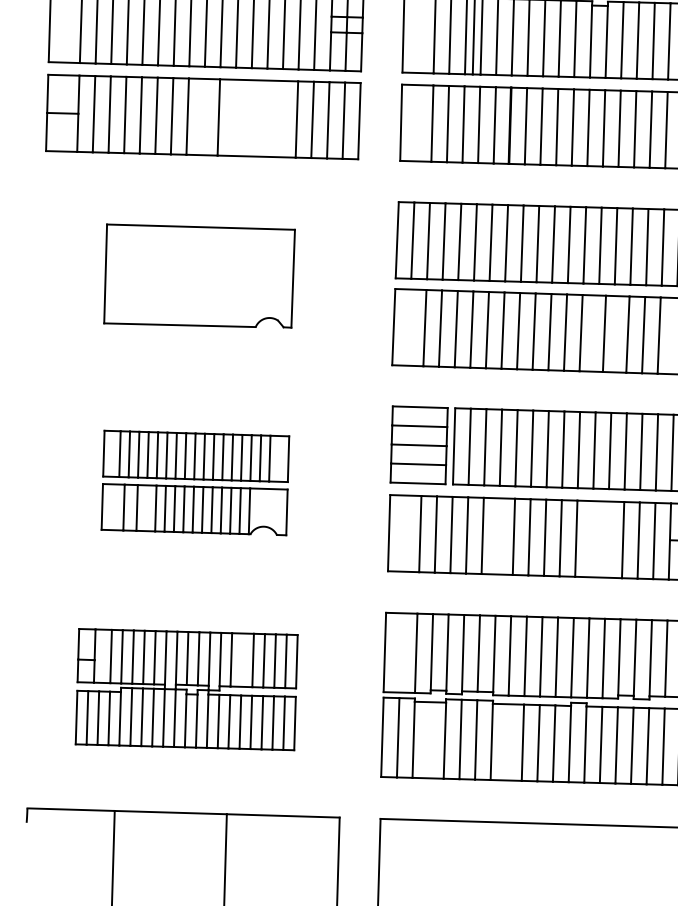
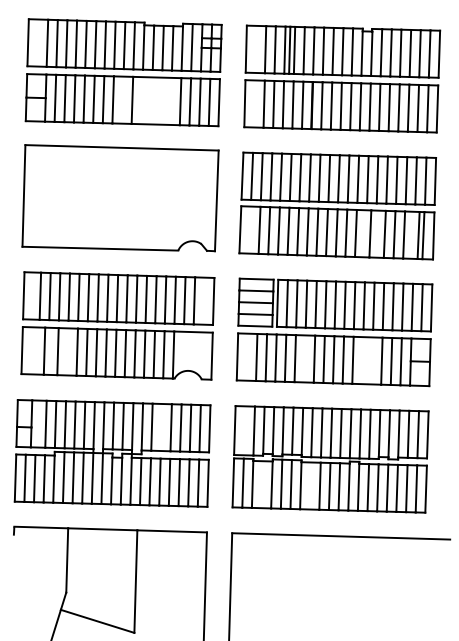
part: (199, 276) -> (120, 198), size x1.67
part: (194, 482) -> (117, 325), size x1.67
part: (186, 689) -> (112, 453), size x1.43

